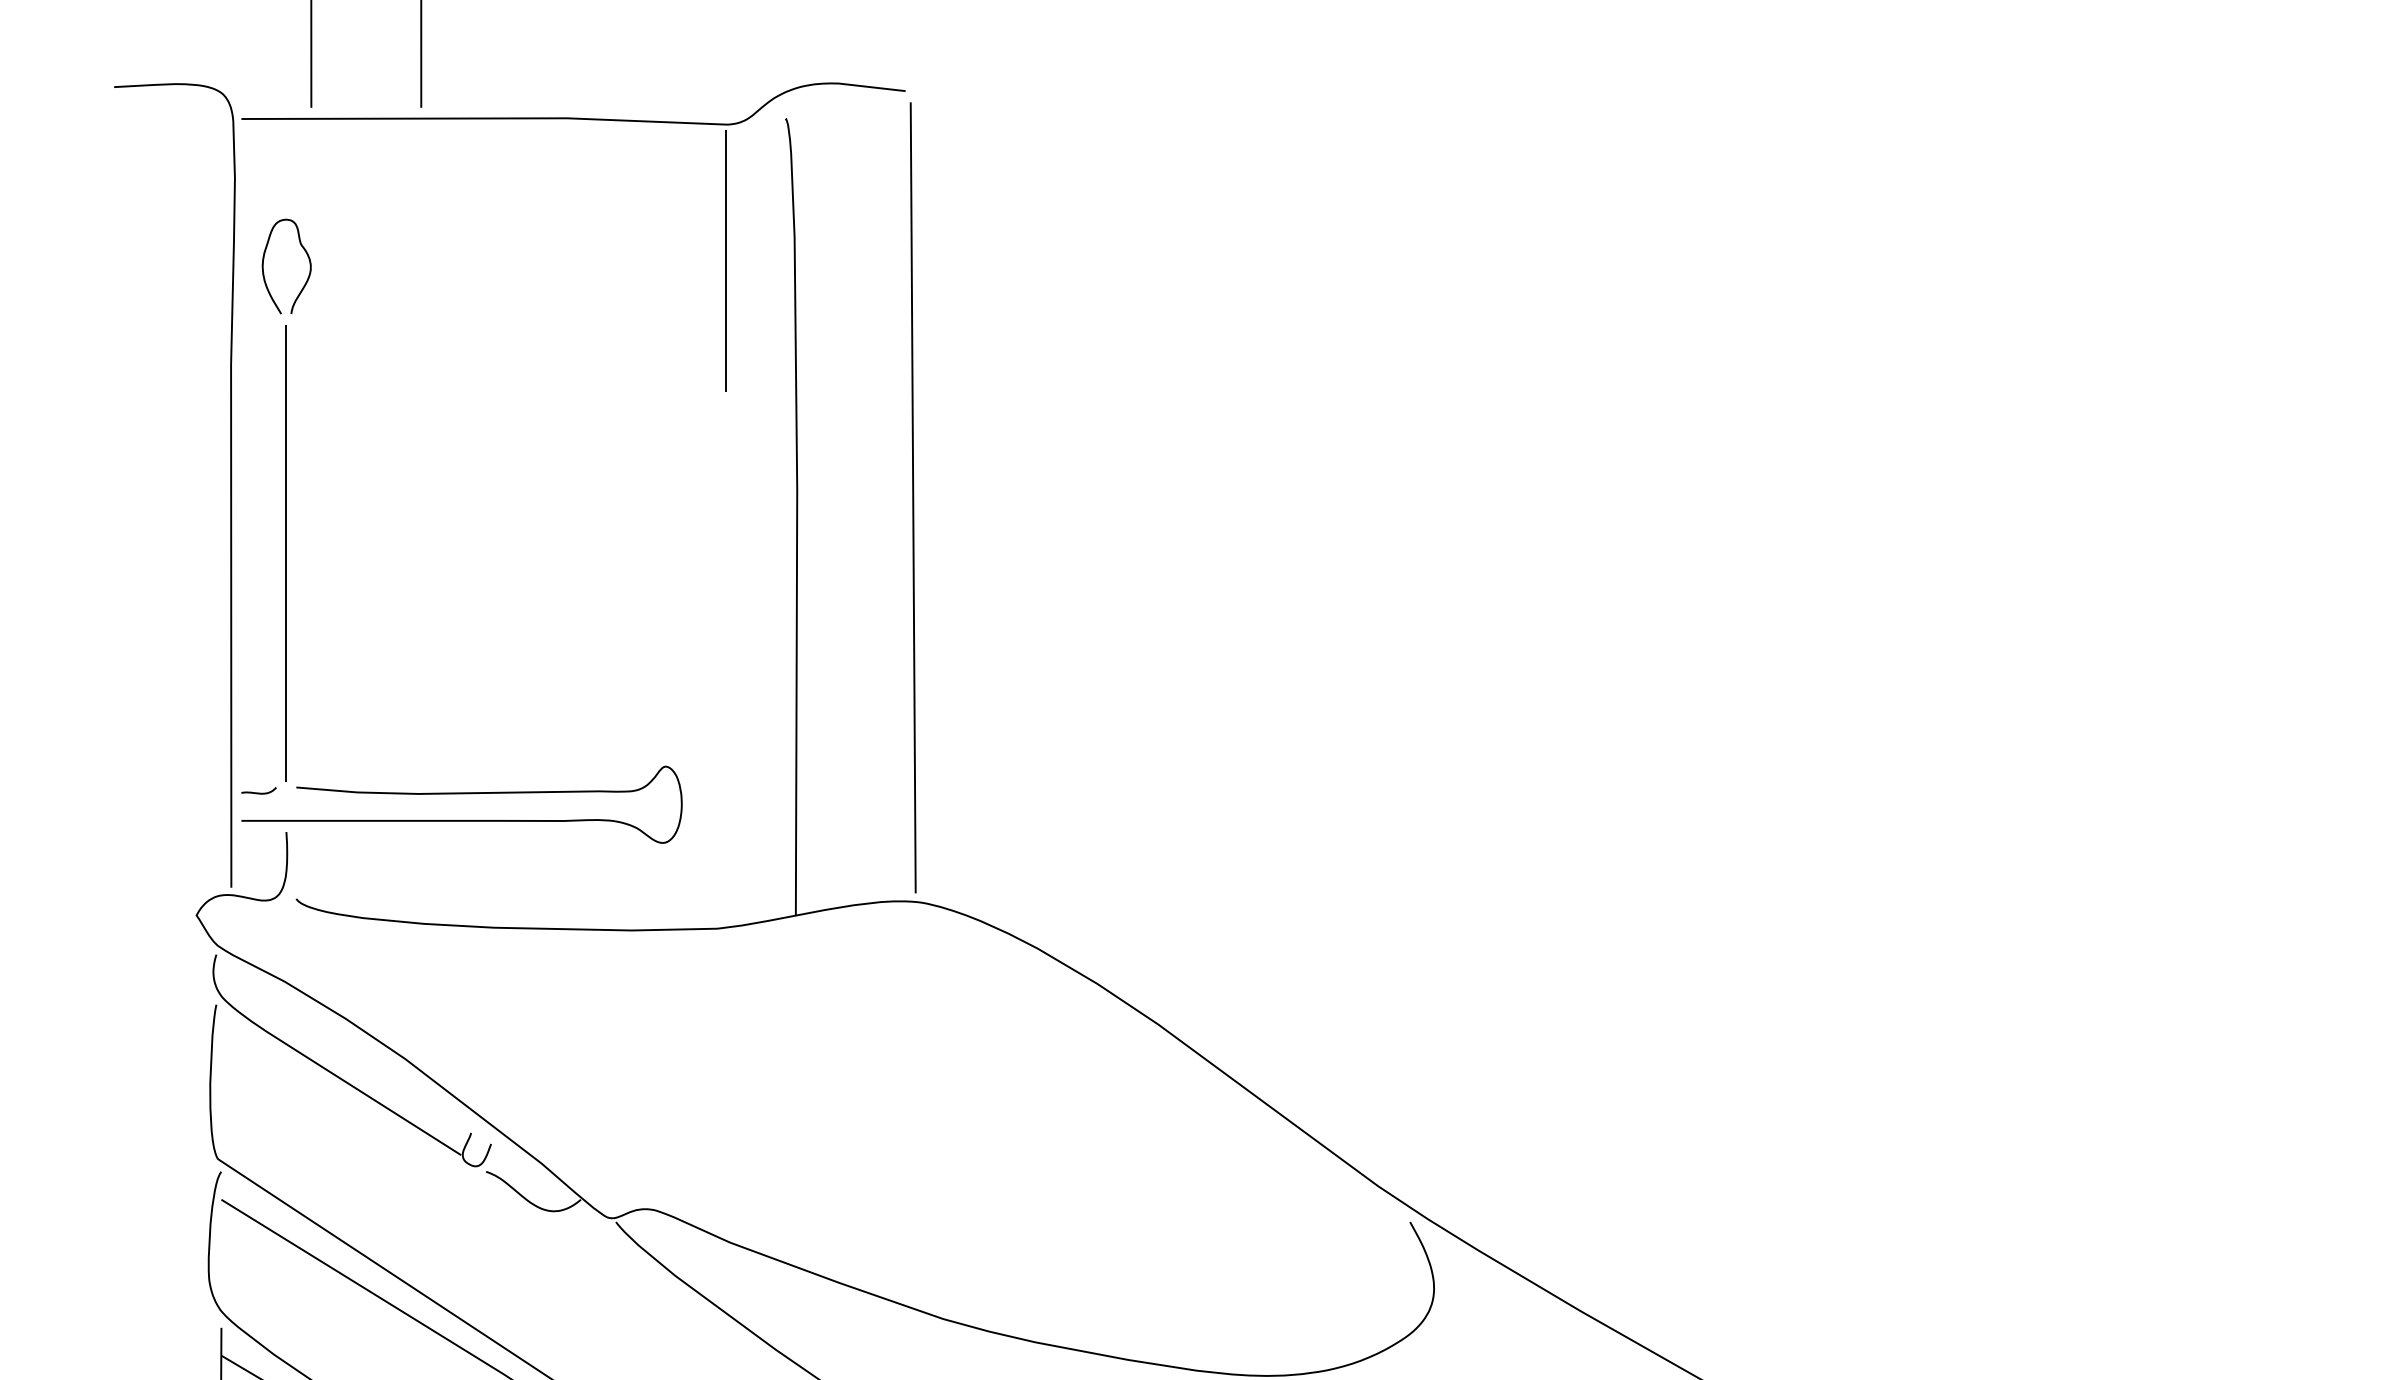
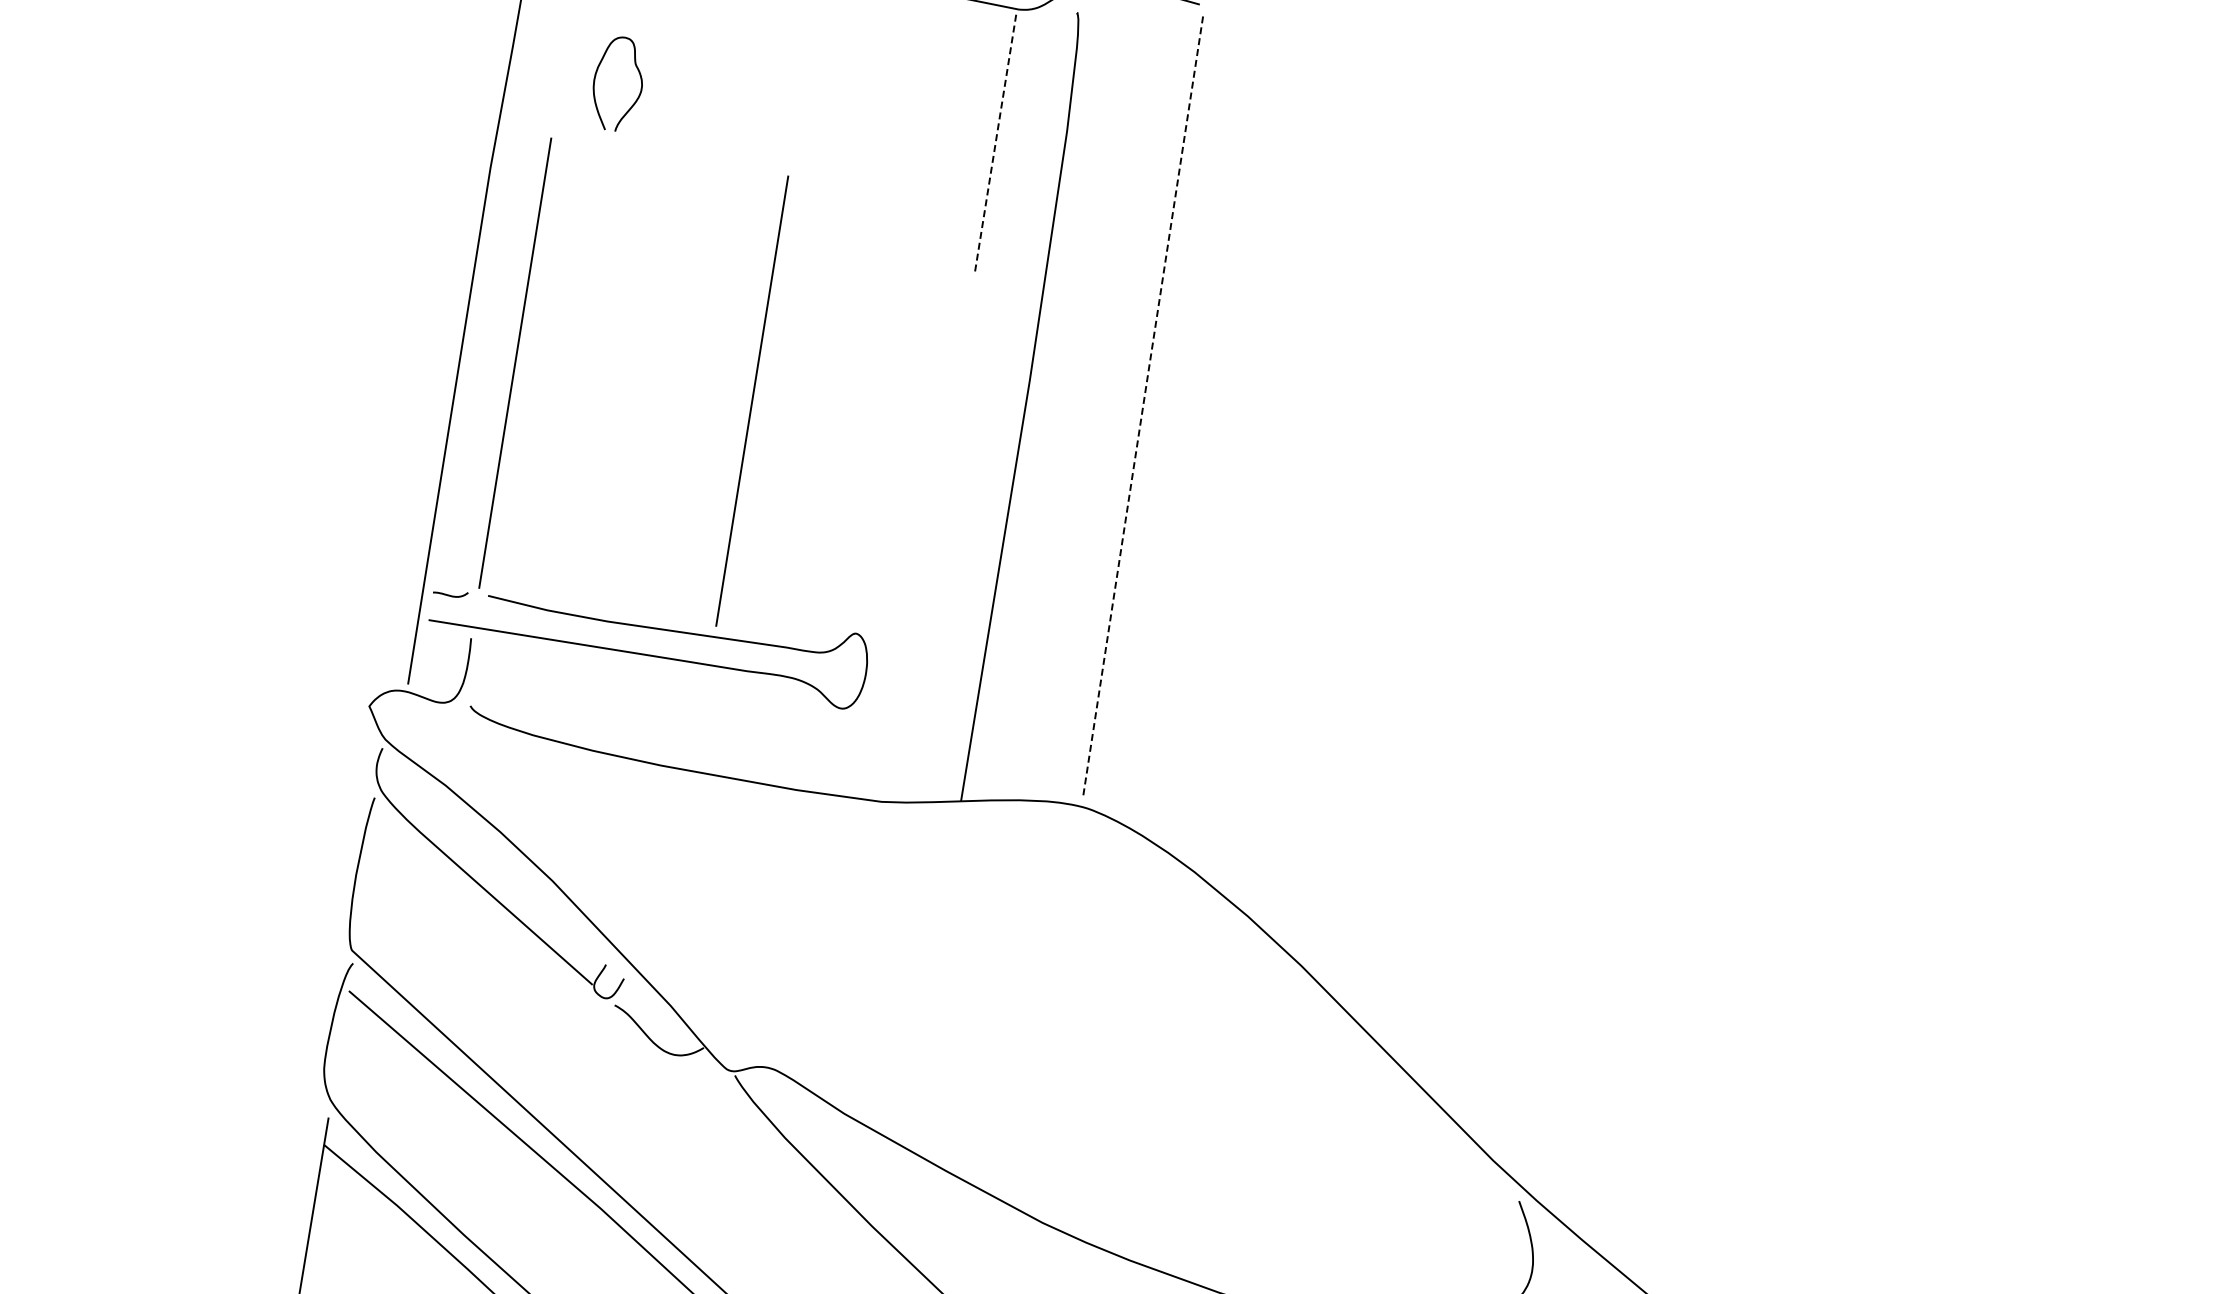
curve: (307, 257) -> (639, 78), moved
line: (725, 261) -> (995, 144), solid -> dashed
line: (913, 497) -> (1143, 407), solid -> dashed
line: (525, 553) -> (751, 401), added

